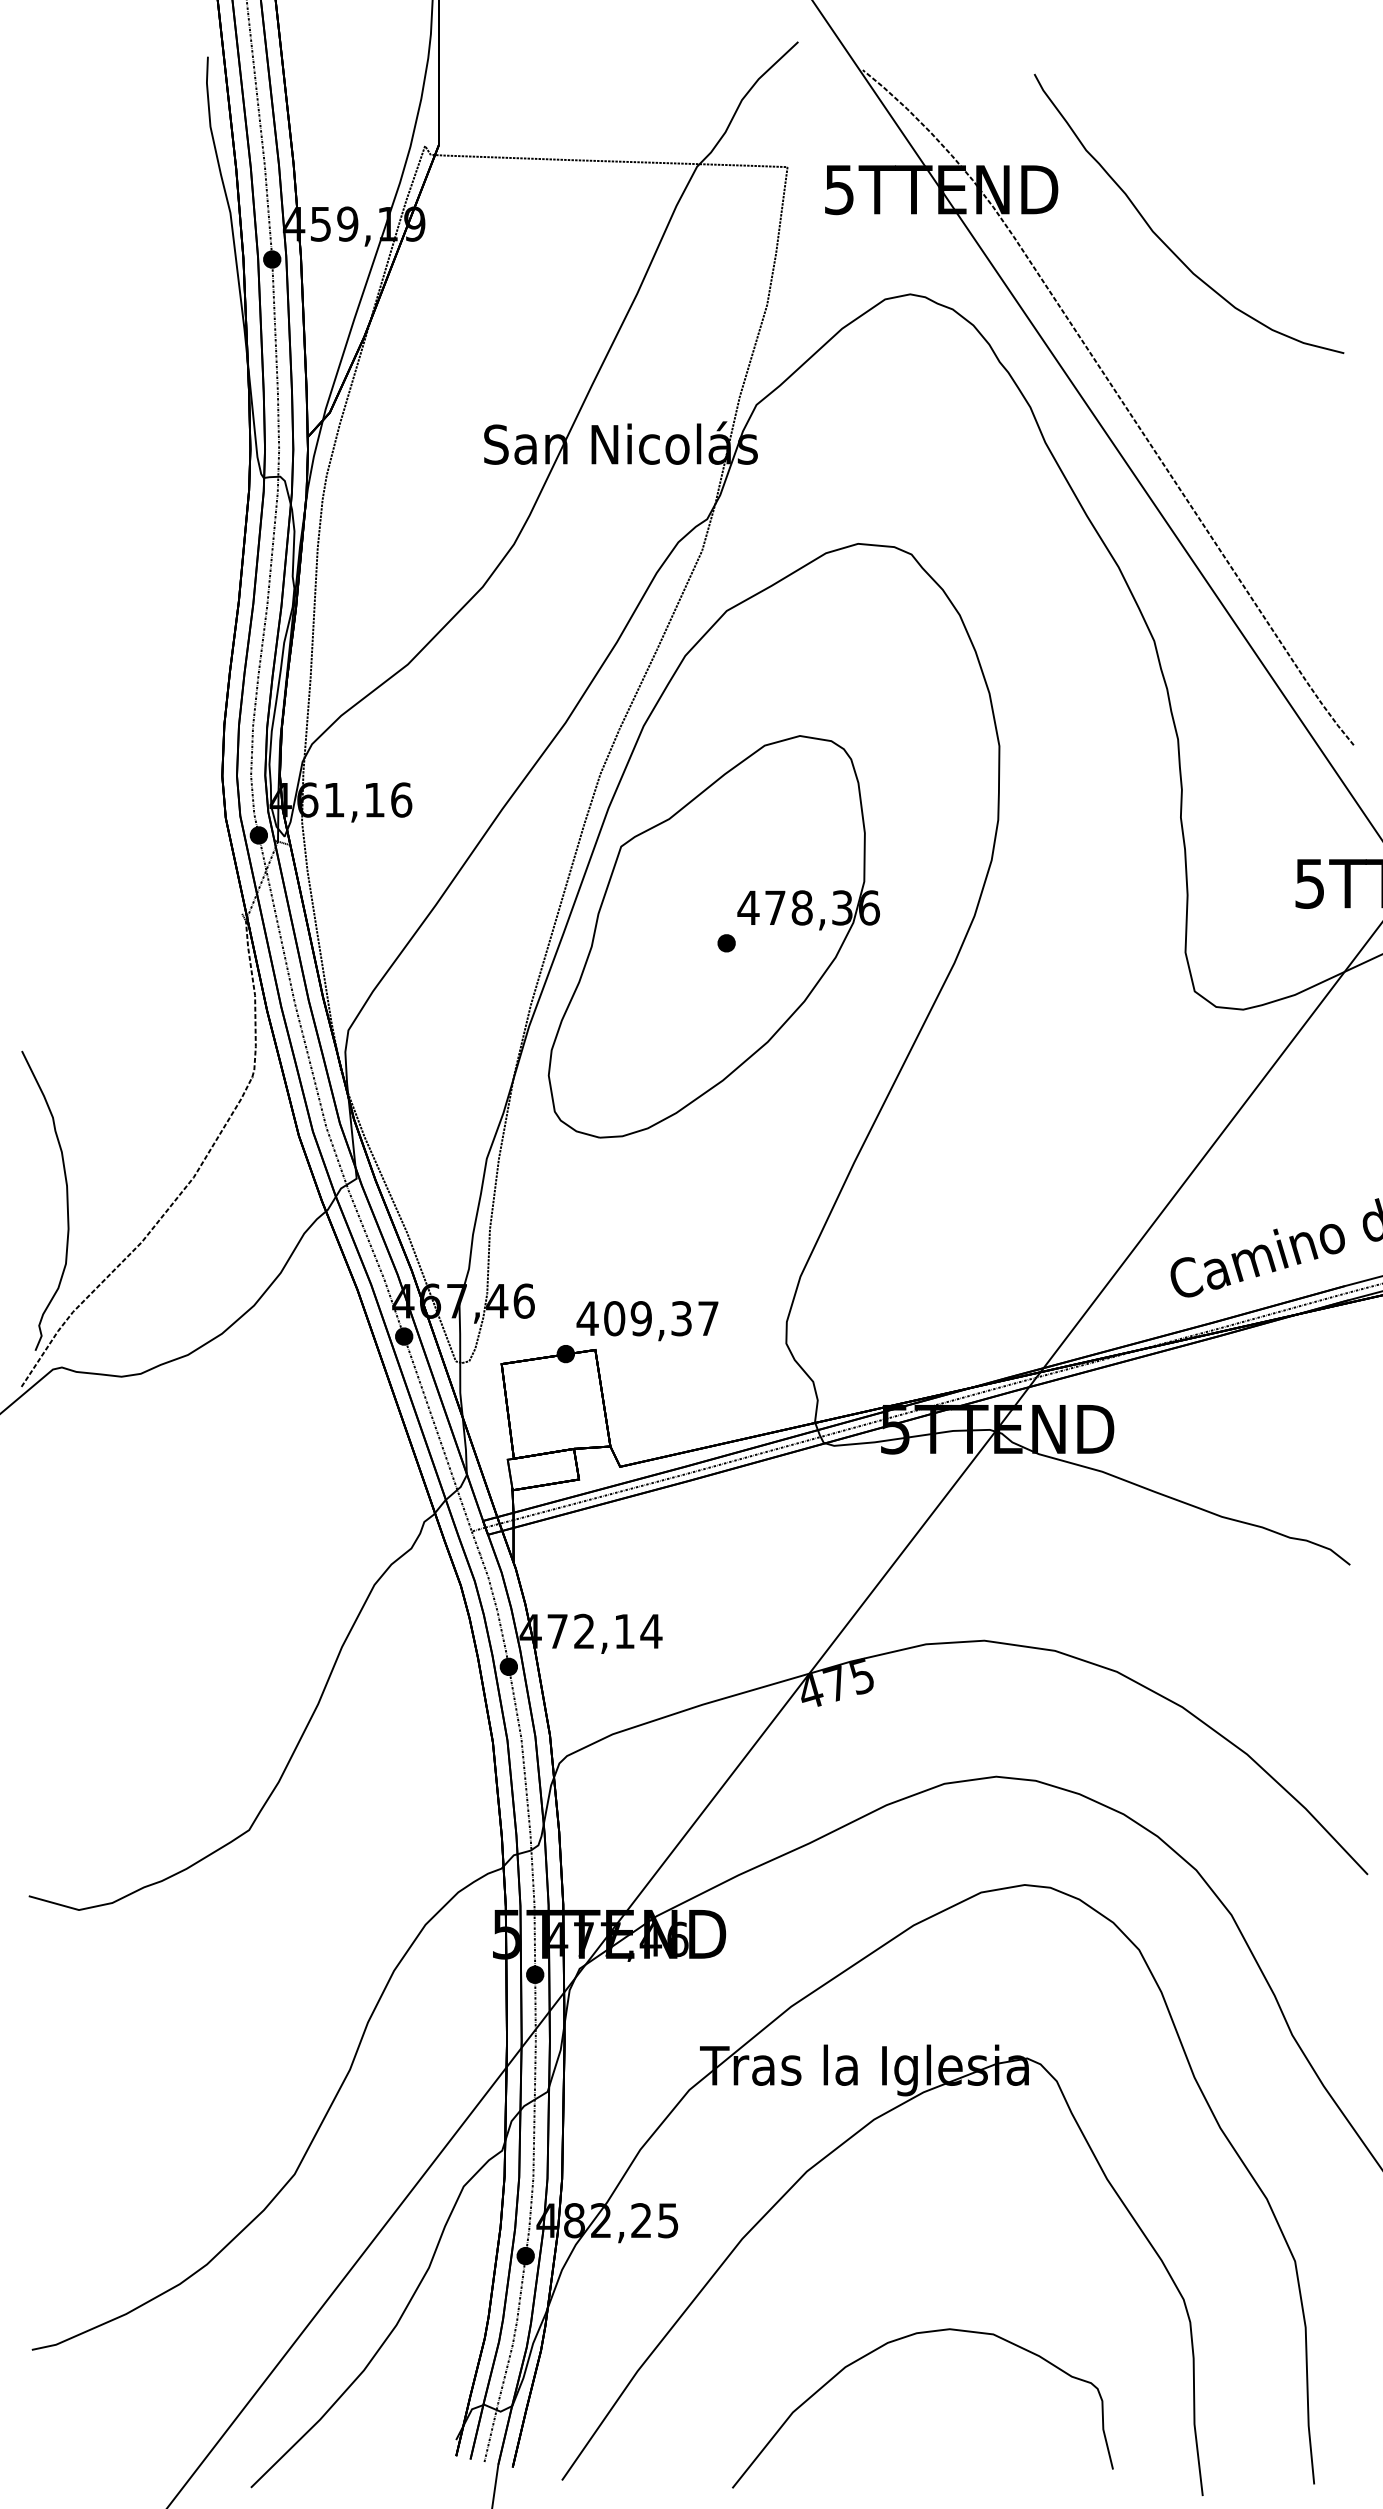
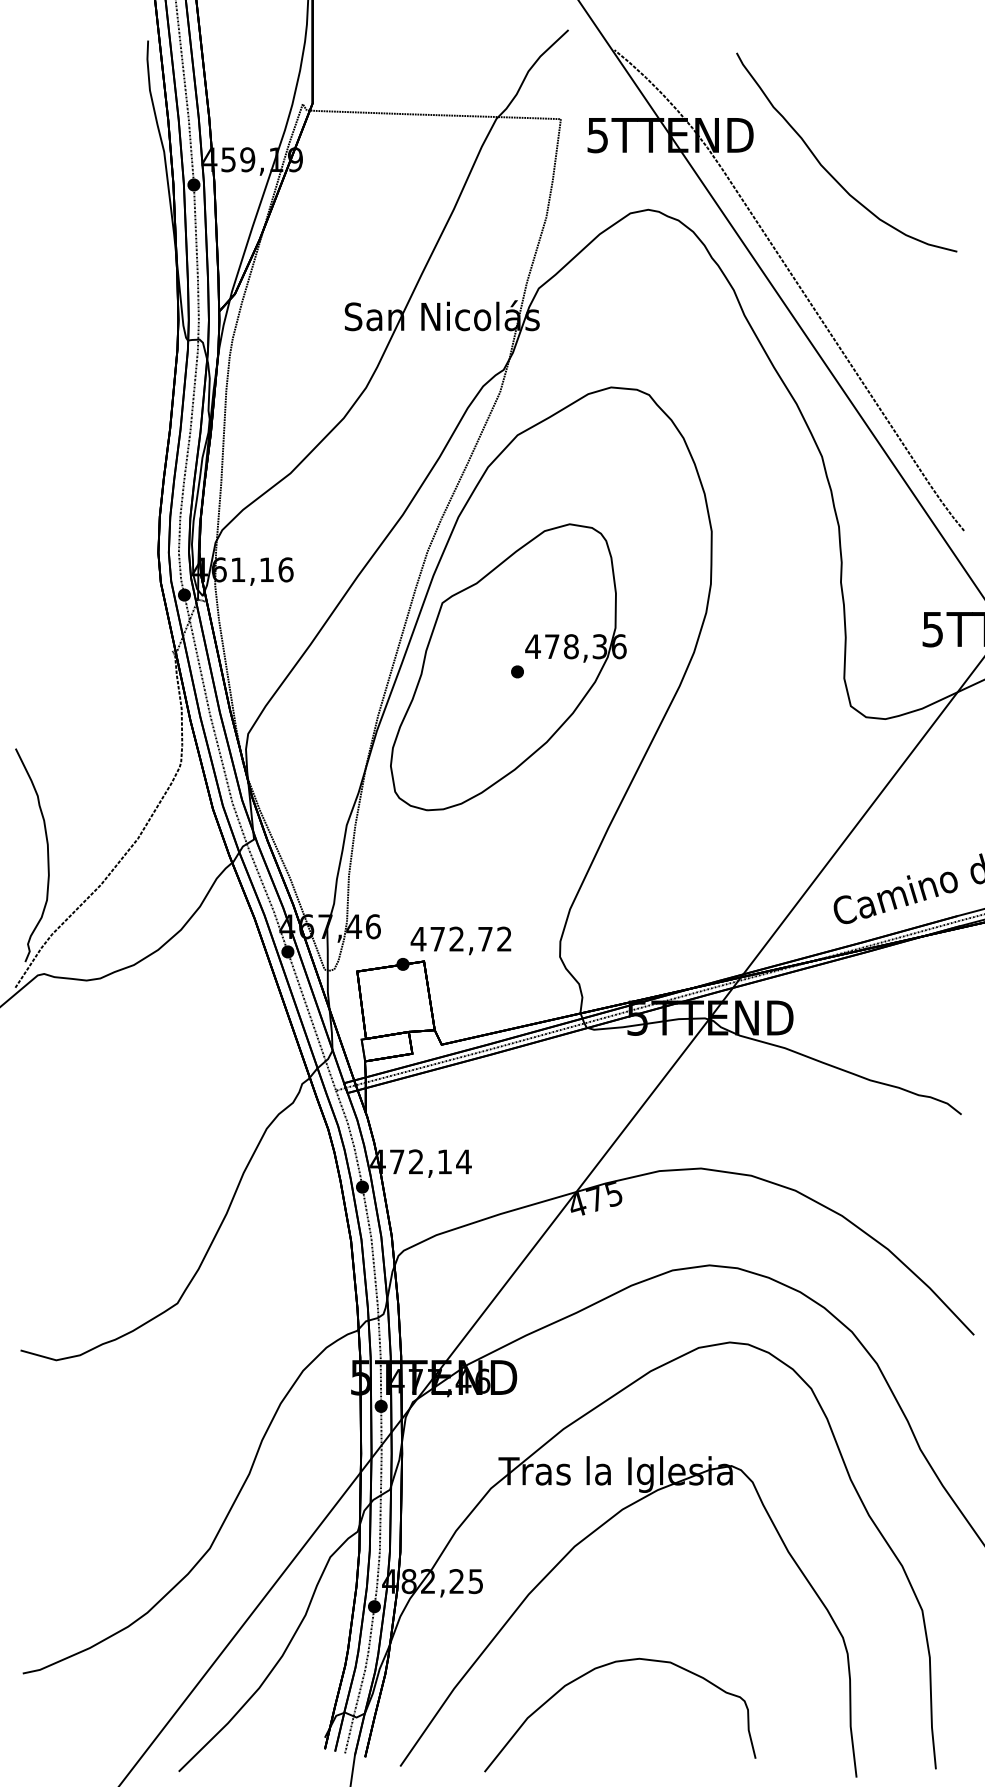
text: (661, 1318) -> (471, 939), 409,37 -> 472,72
curve: (898, 2340) -> (602, 1666), moved

